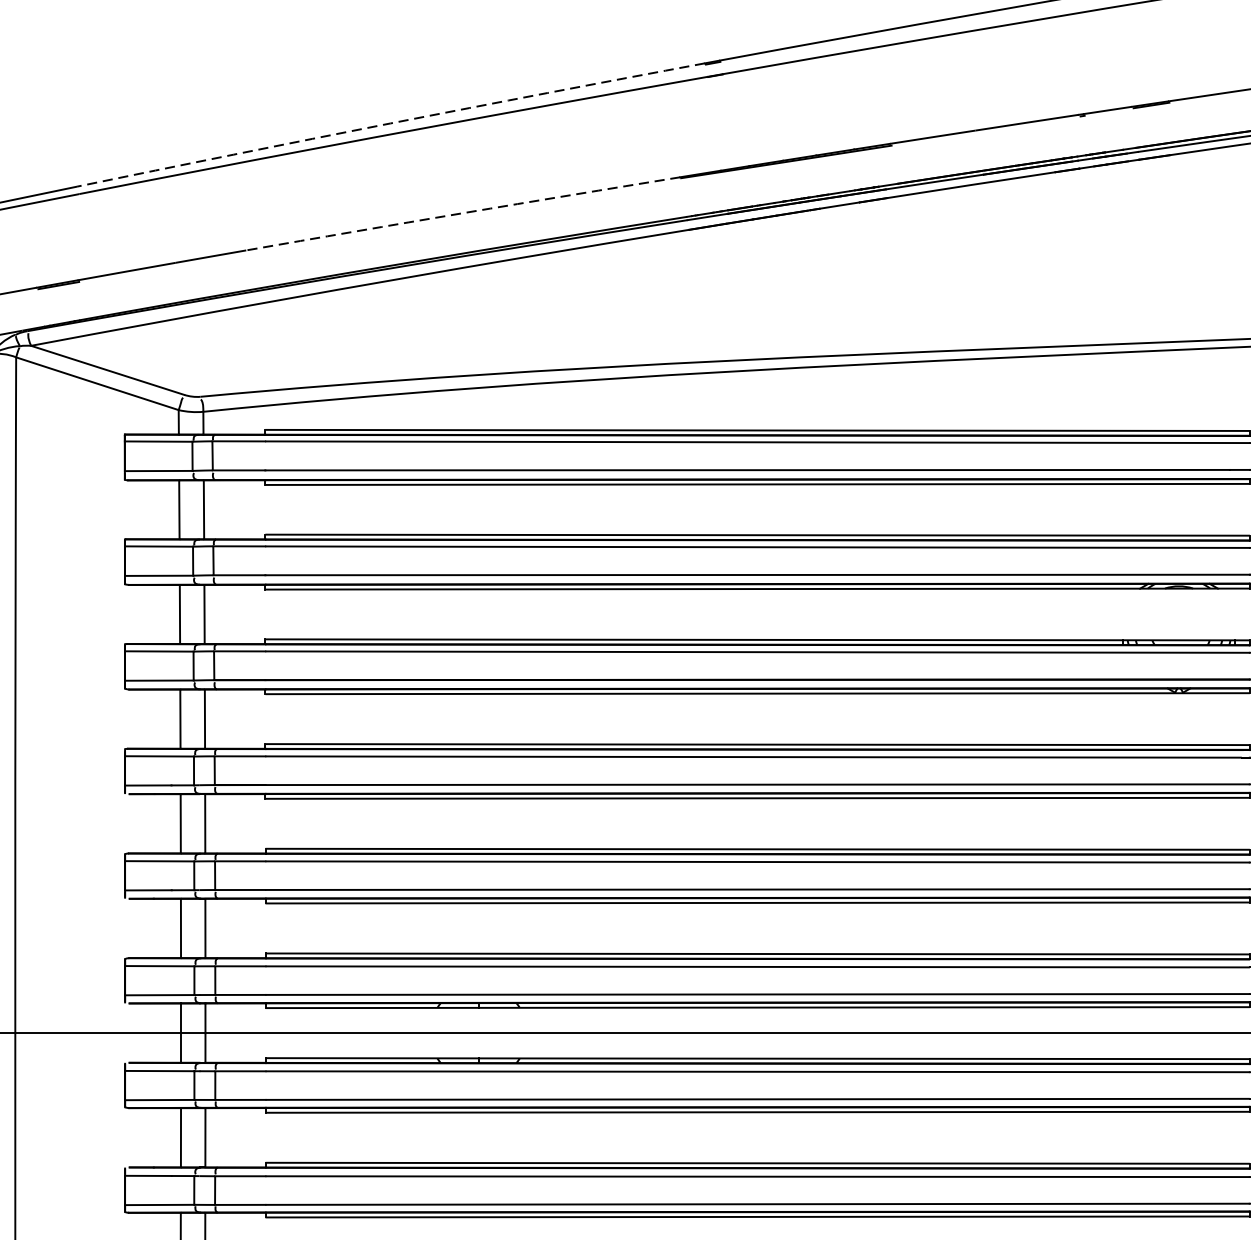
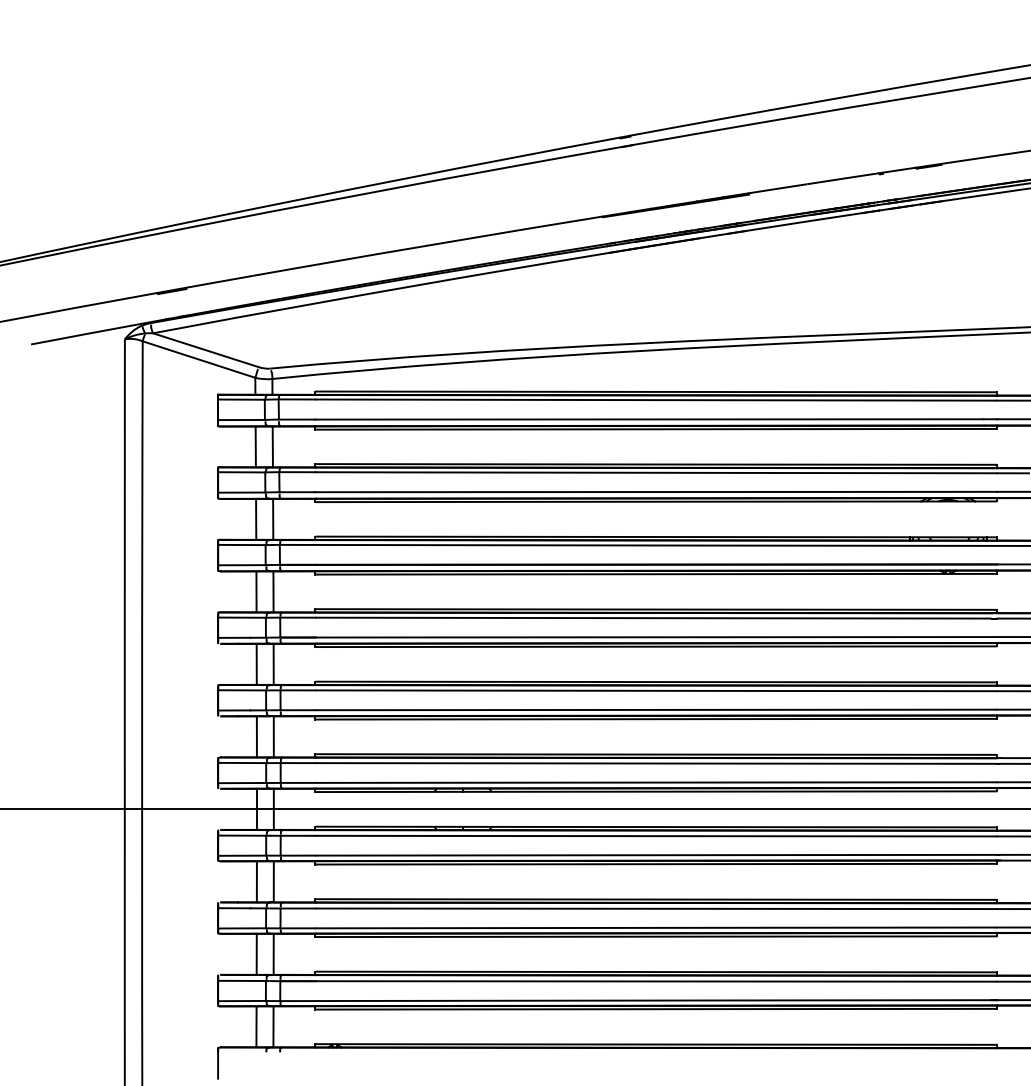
arc: (391, 123) -> (402, 179), dashed -> solid
arc: (463, 213) -> (452, 241), dashed -> solid

